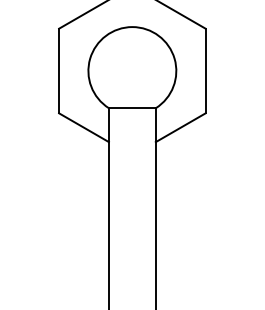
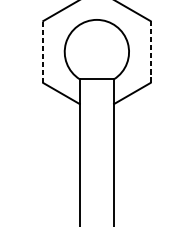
line: (59, 70) -> (43, 51), solid -> dashed
line: (205, 71) -> (150, 52), solid -> dashed

